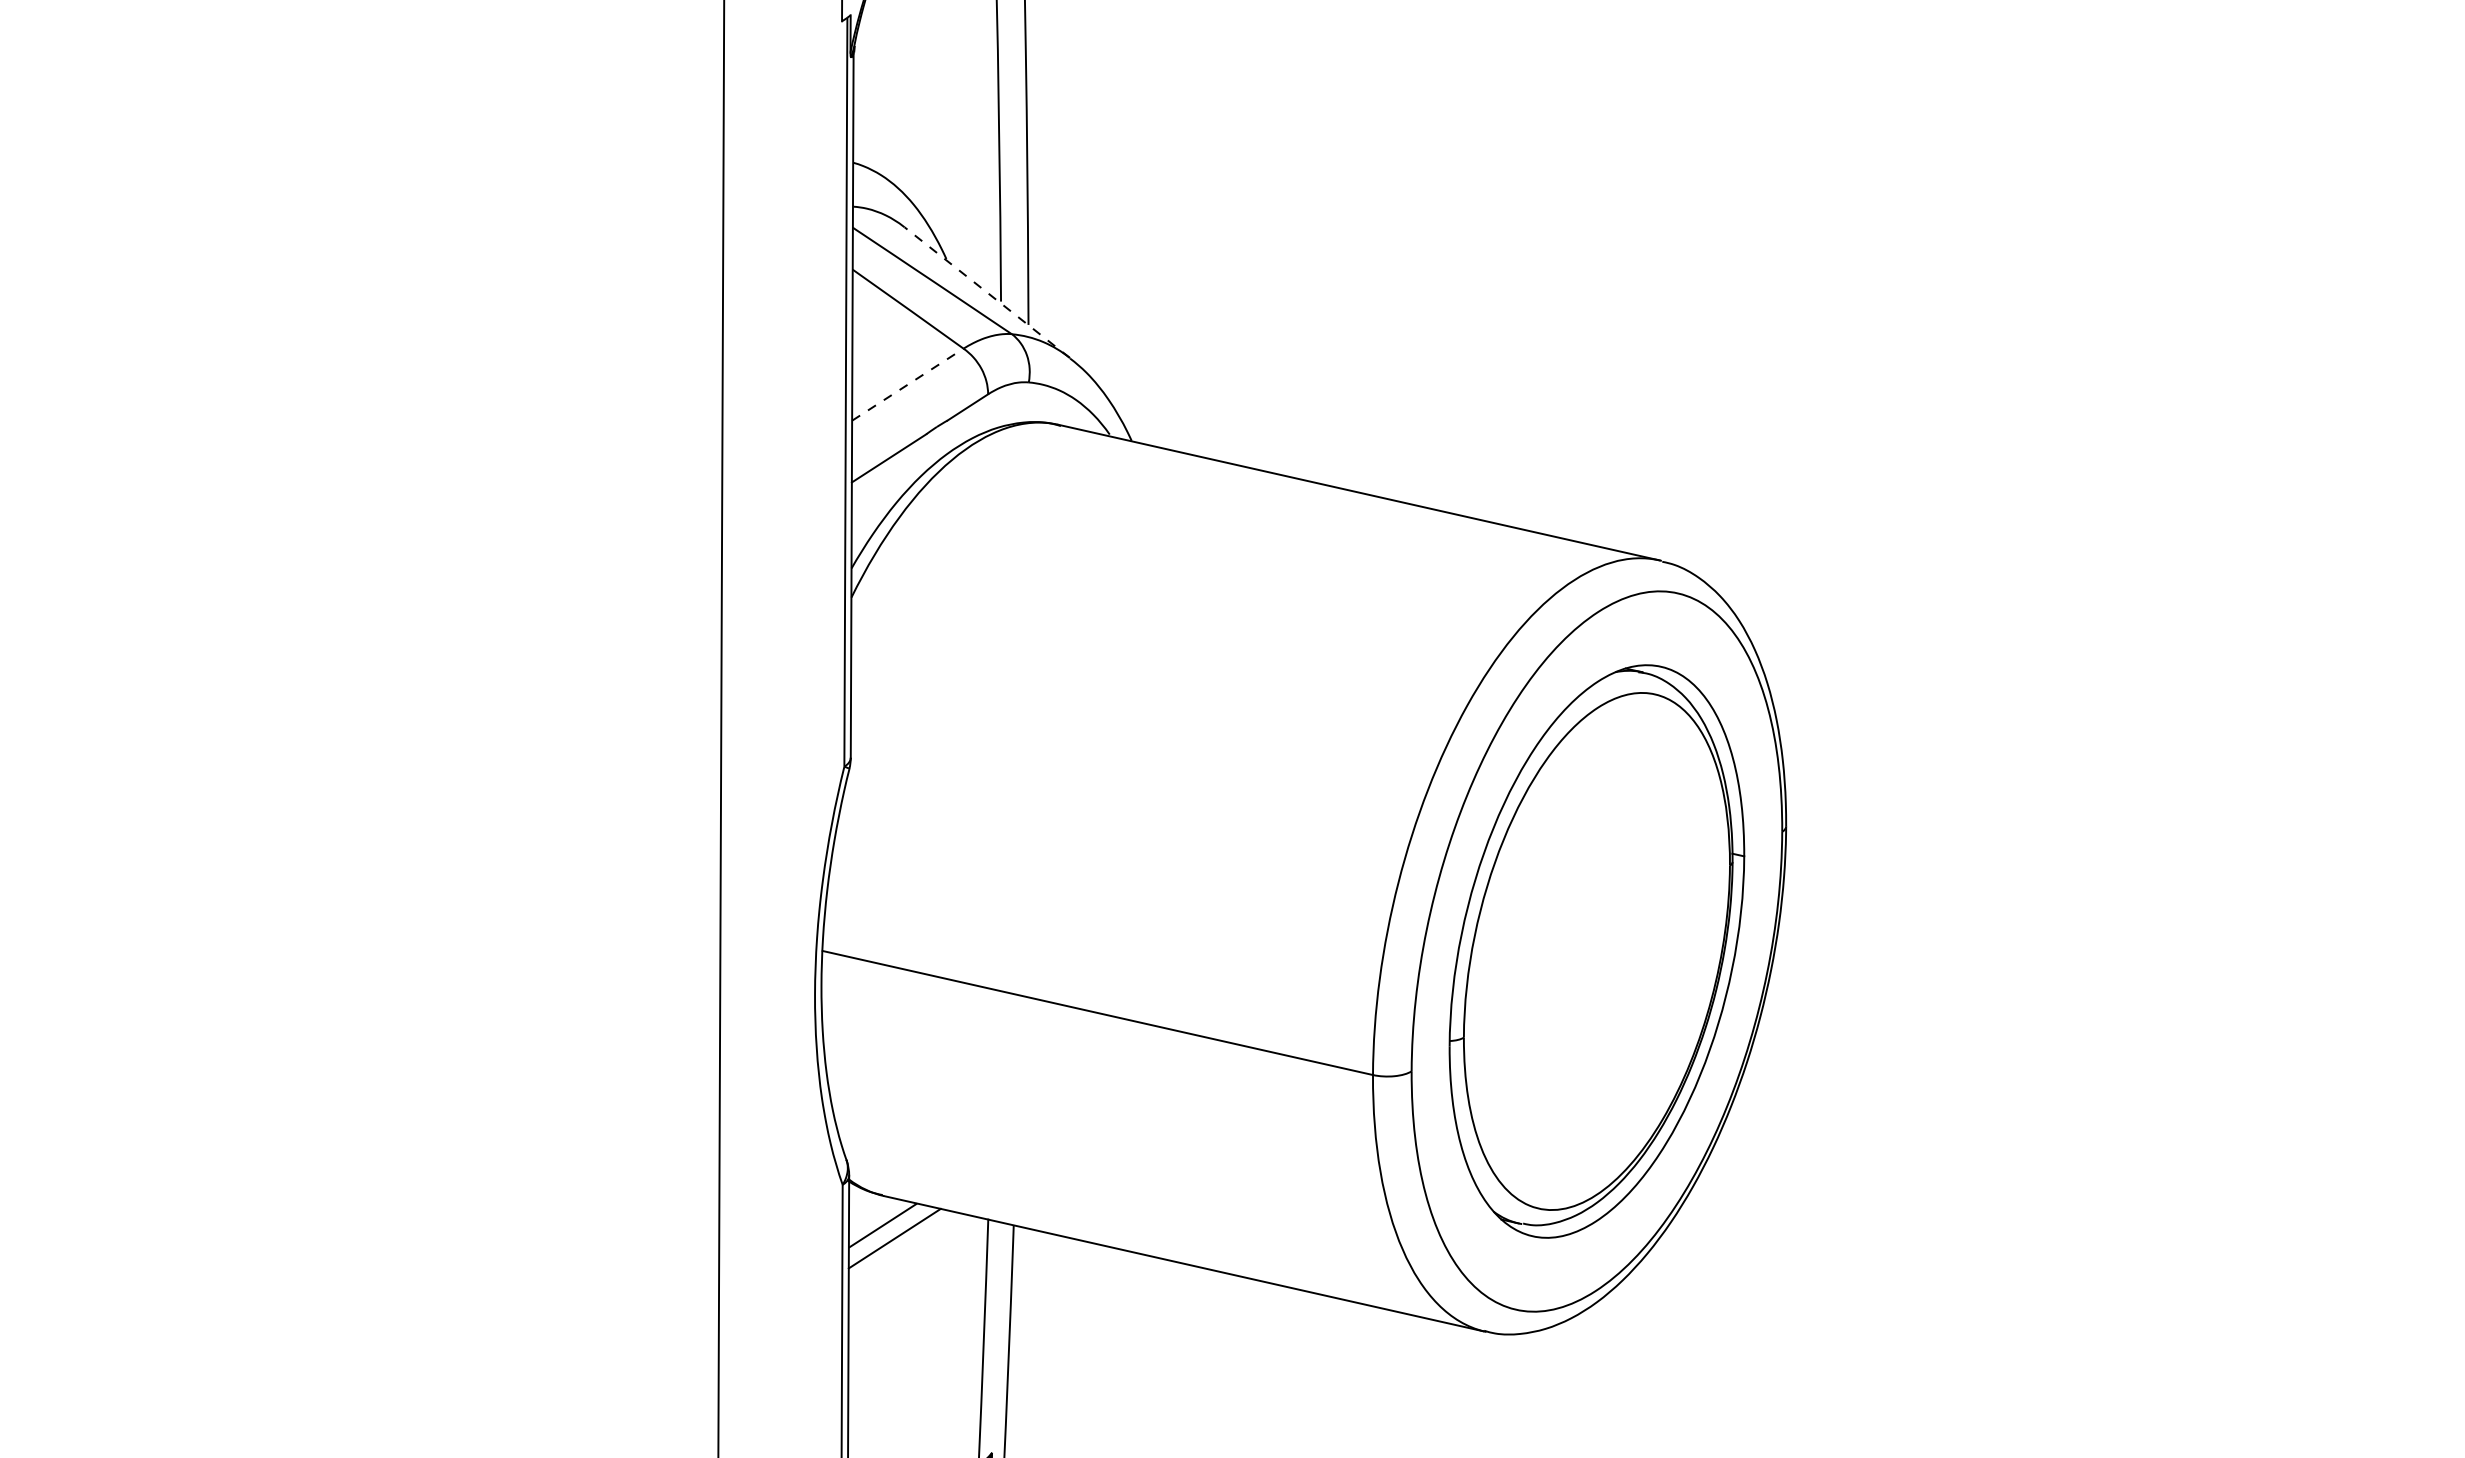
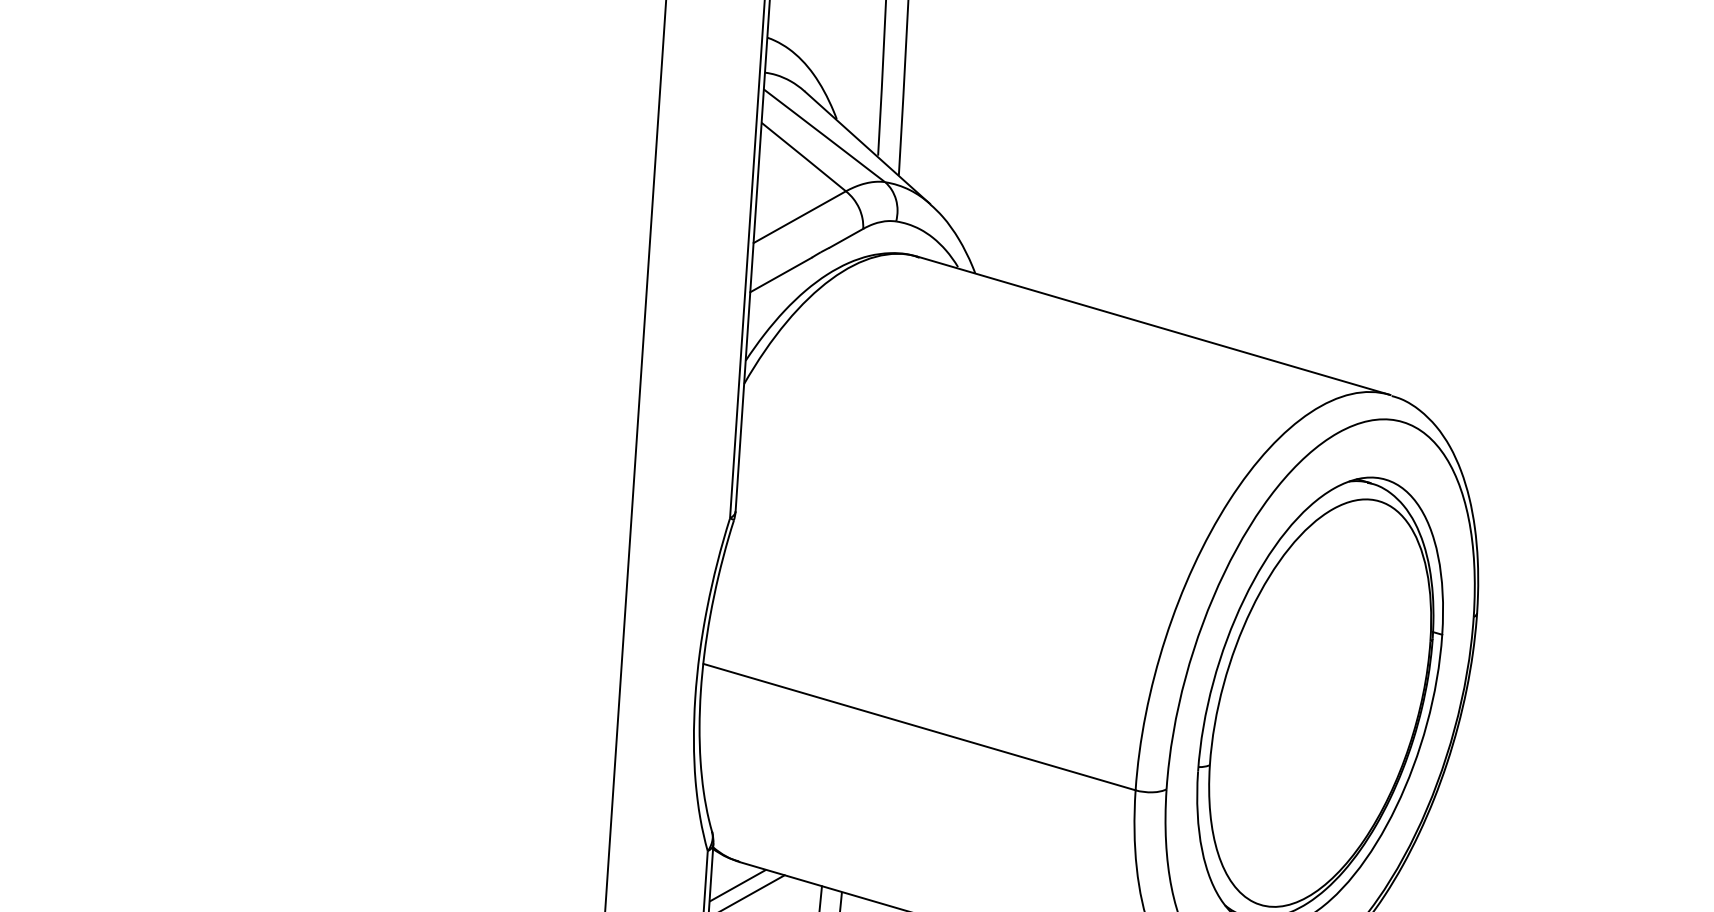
line: (986, 292) -> (867, 147), dashed -> solid
line: (908, 384) -> (800, 217), dashed -> solid

